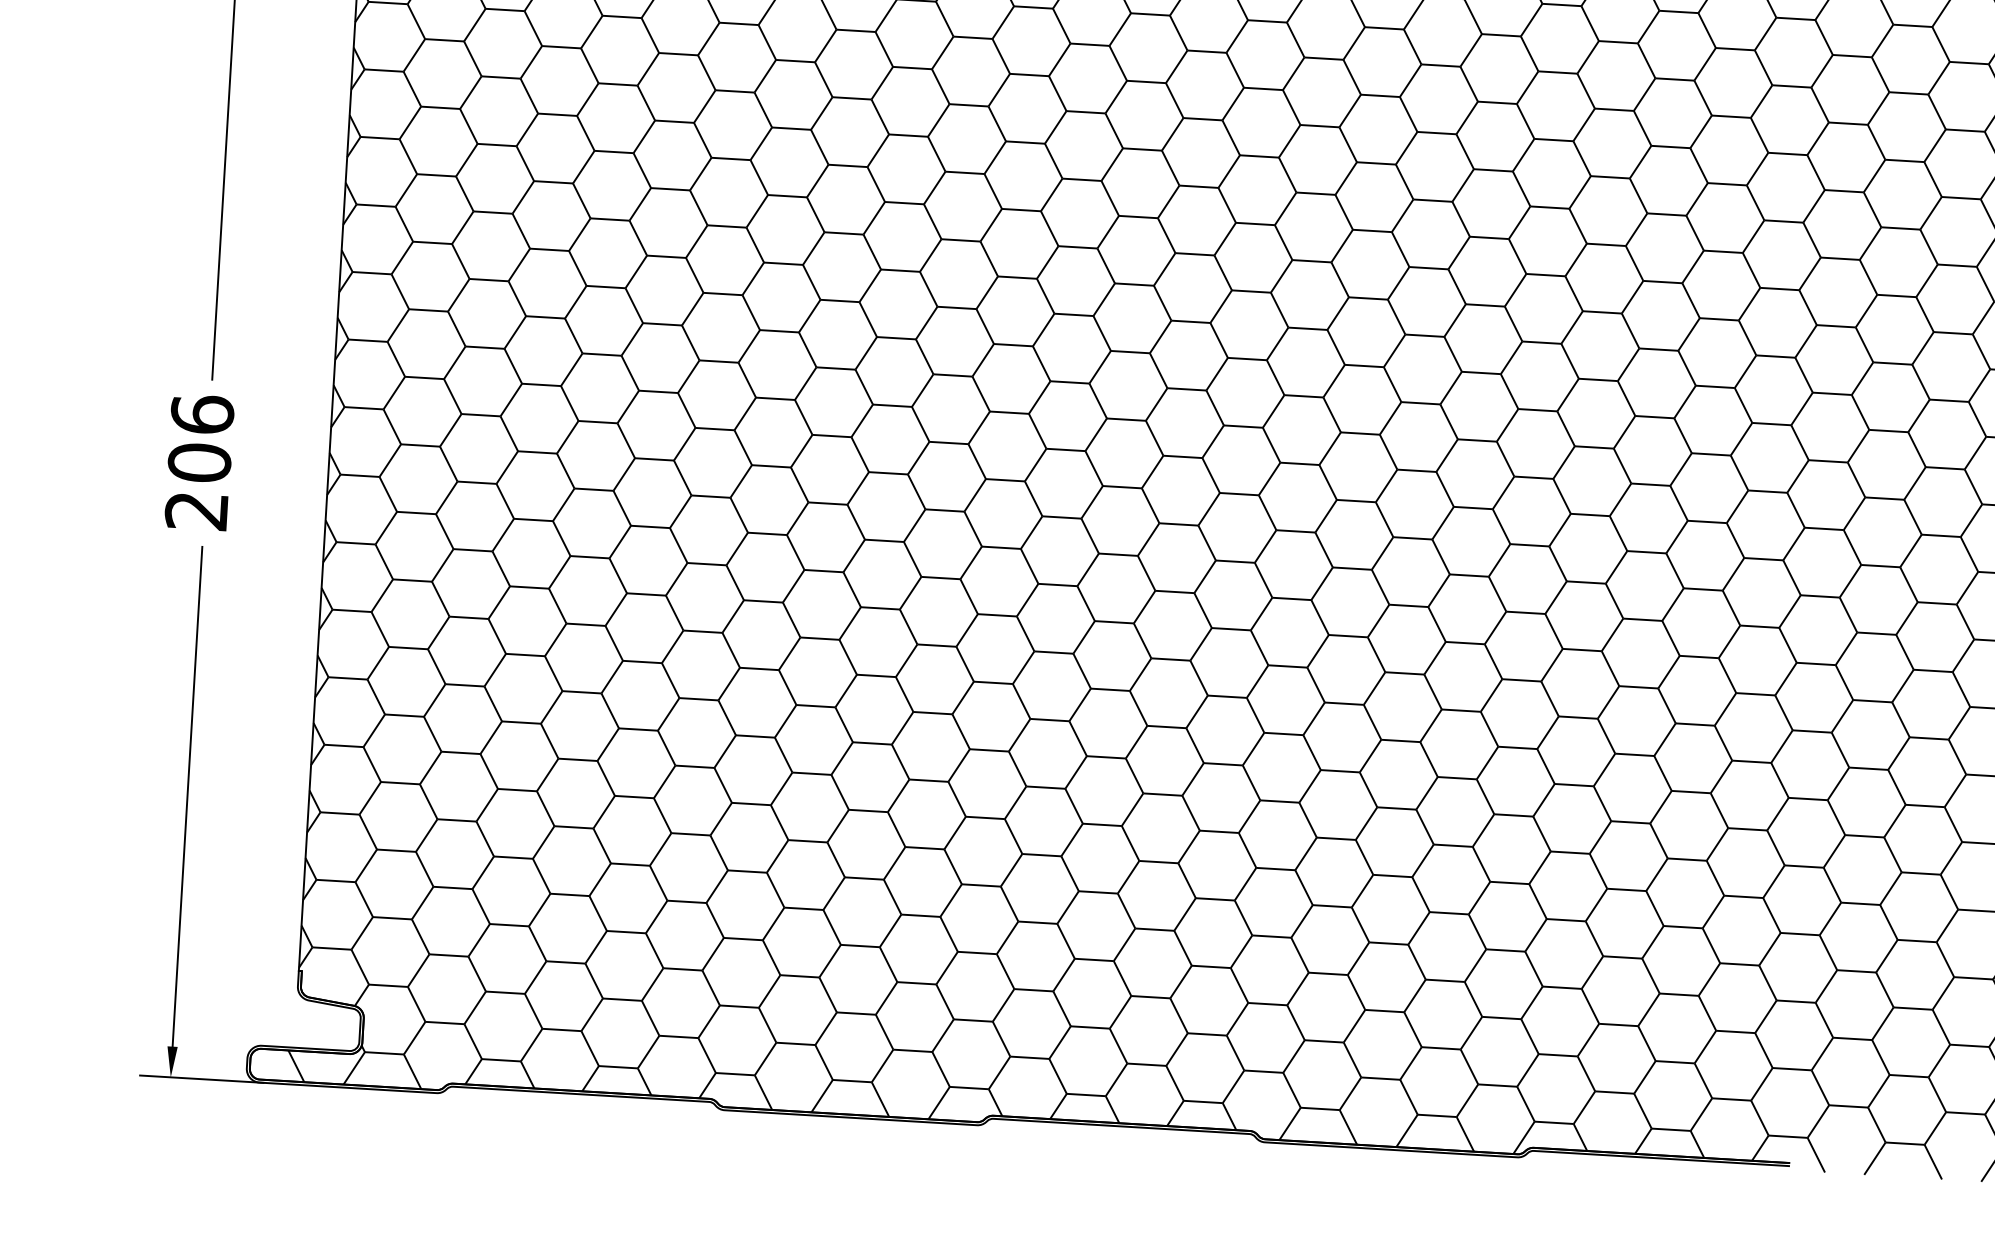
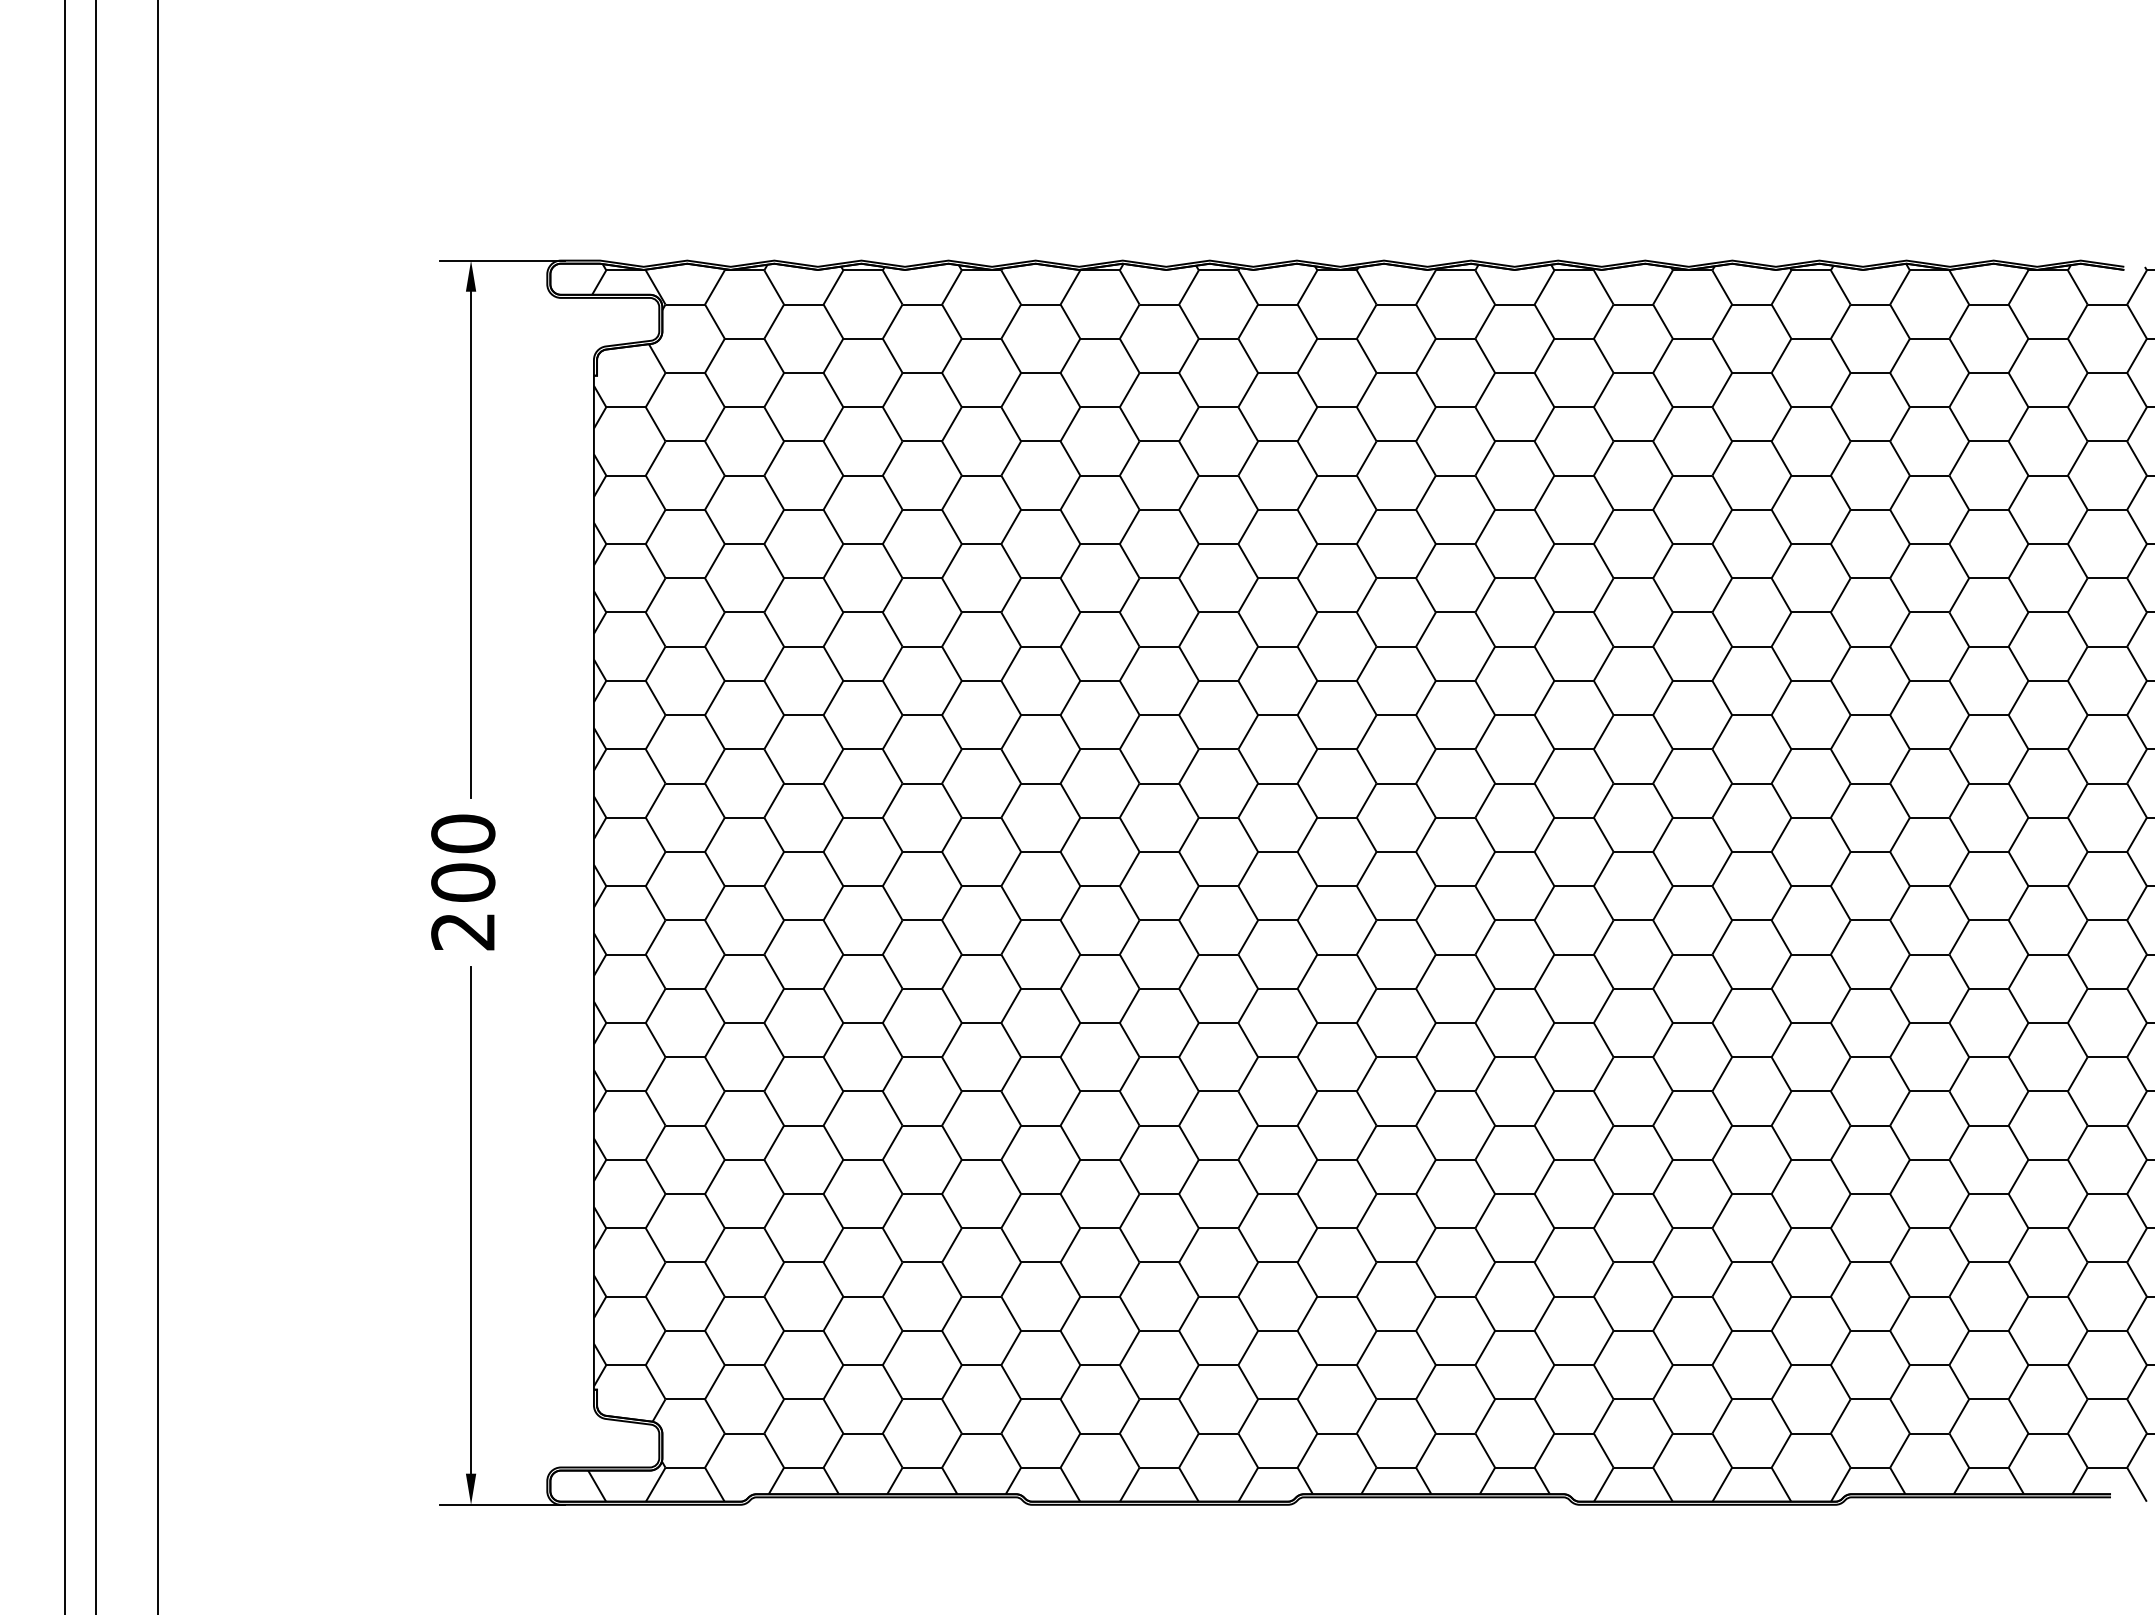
text: (202, 414) -> (463, 833), 206 -> 200

